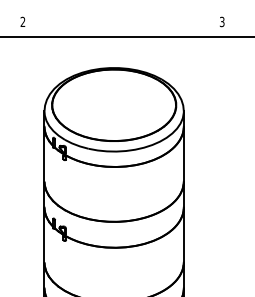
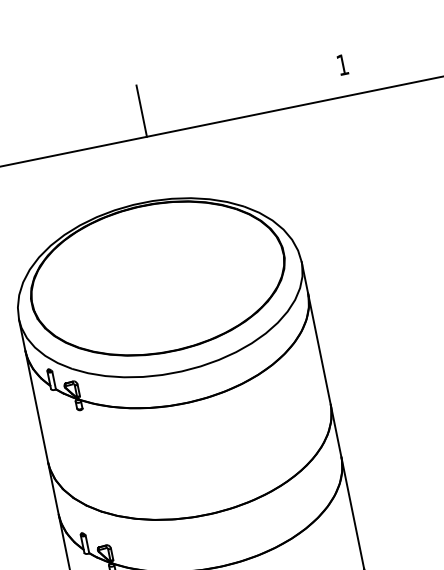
text: (221, 21) -> (341, 64), 3 -> 1
line: (122, 24) -> (141, 111), added

